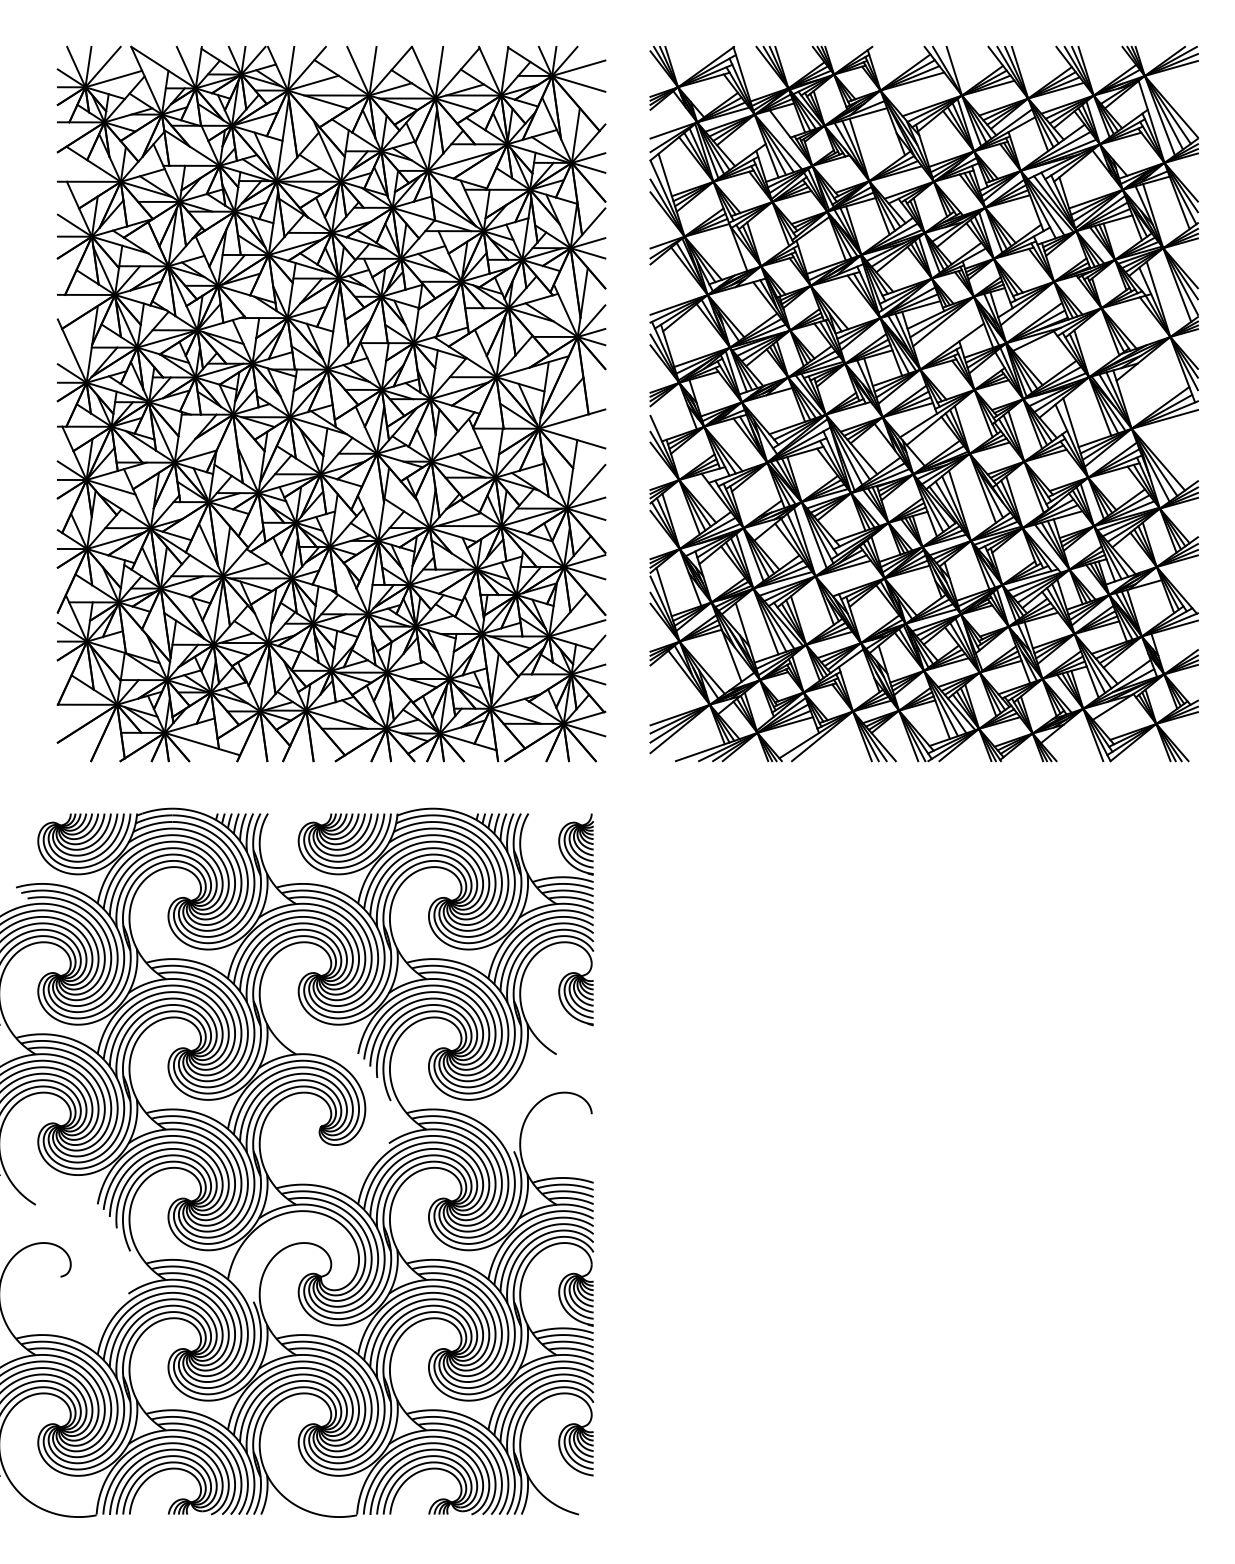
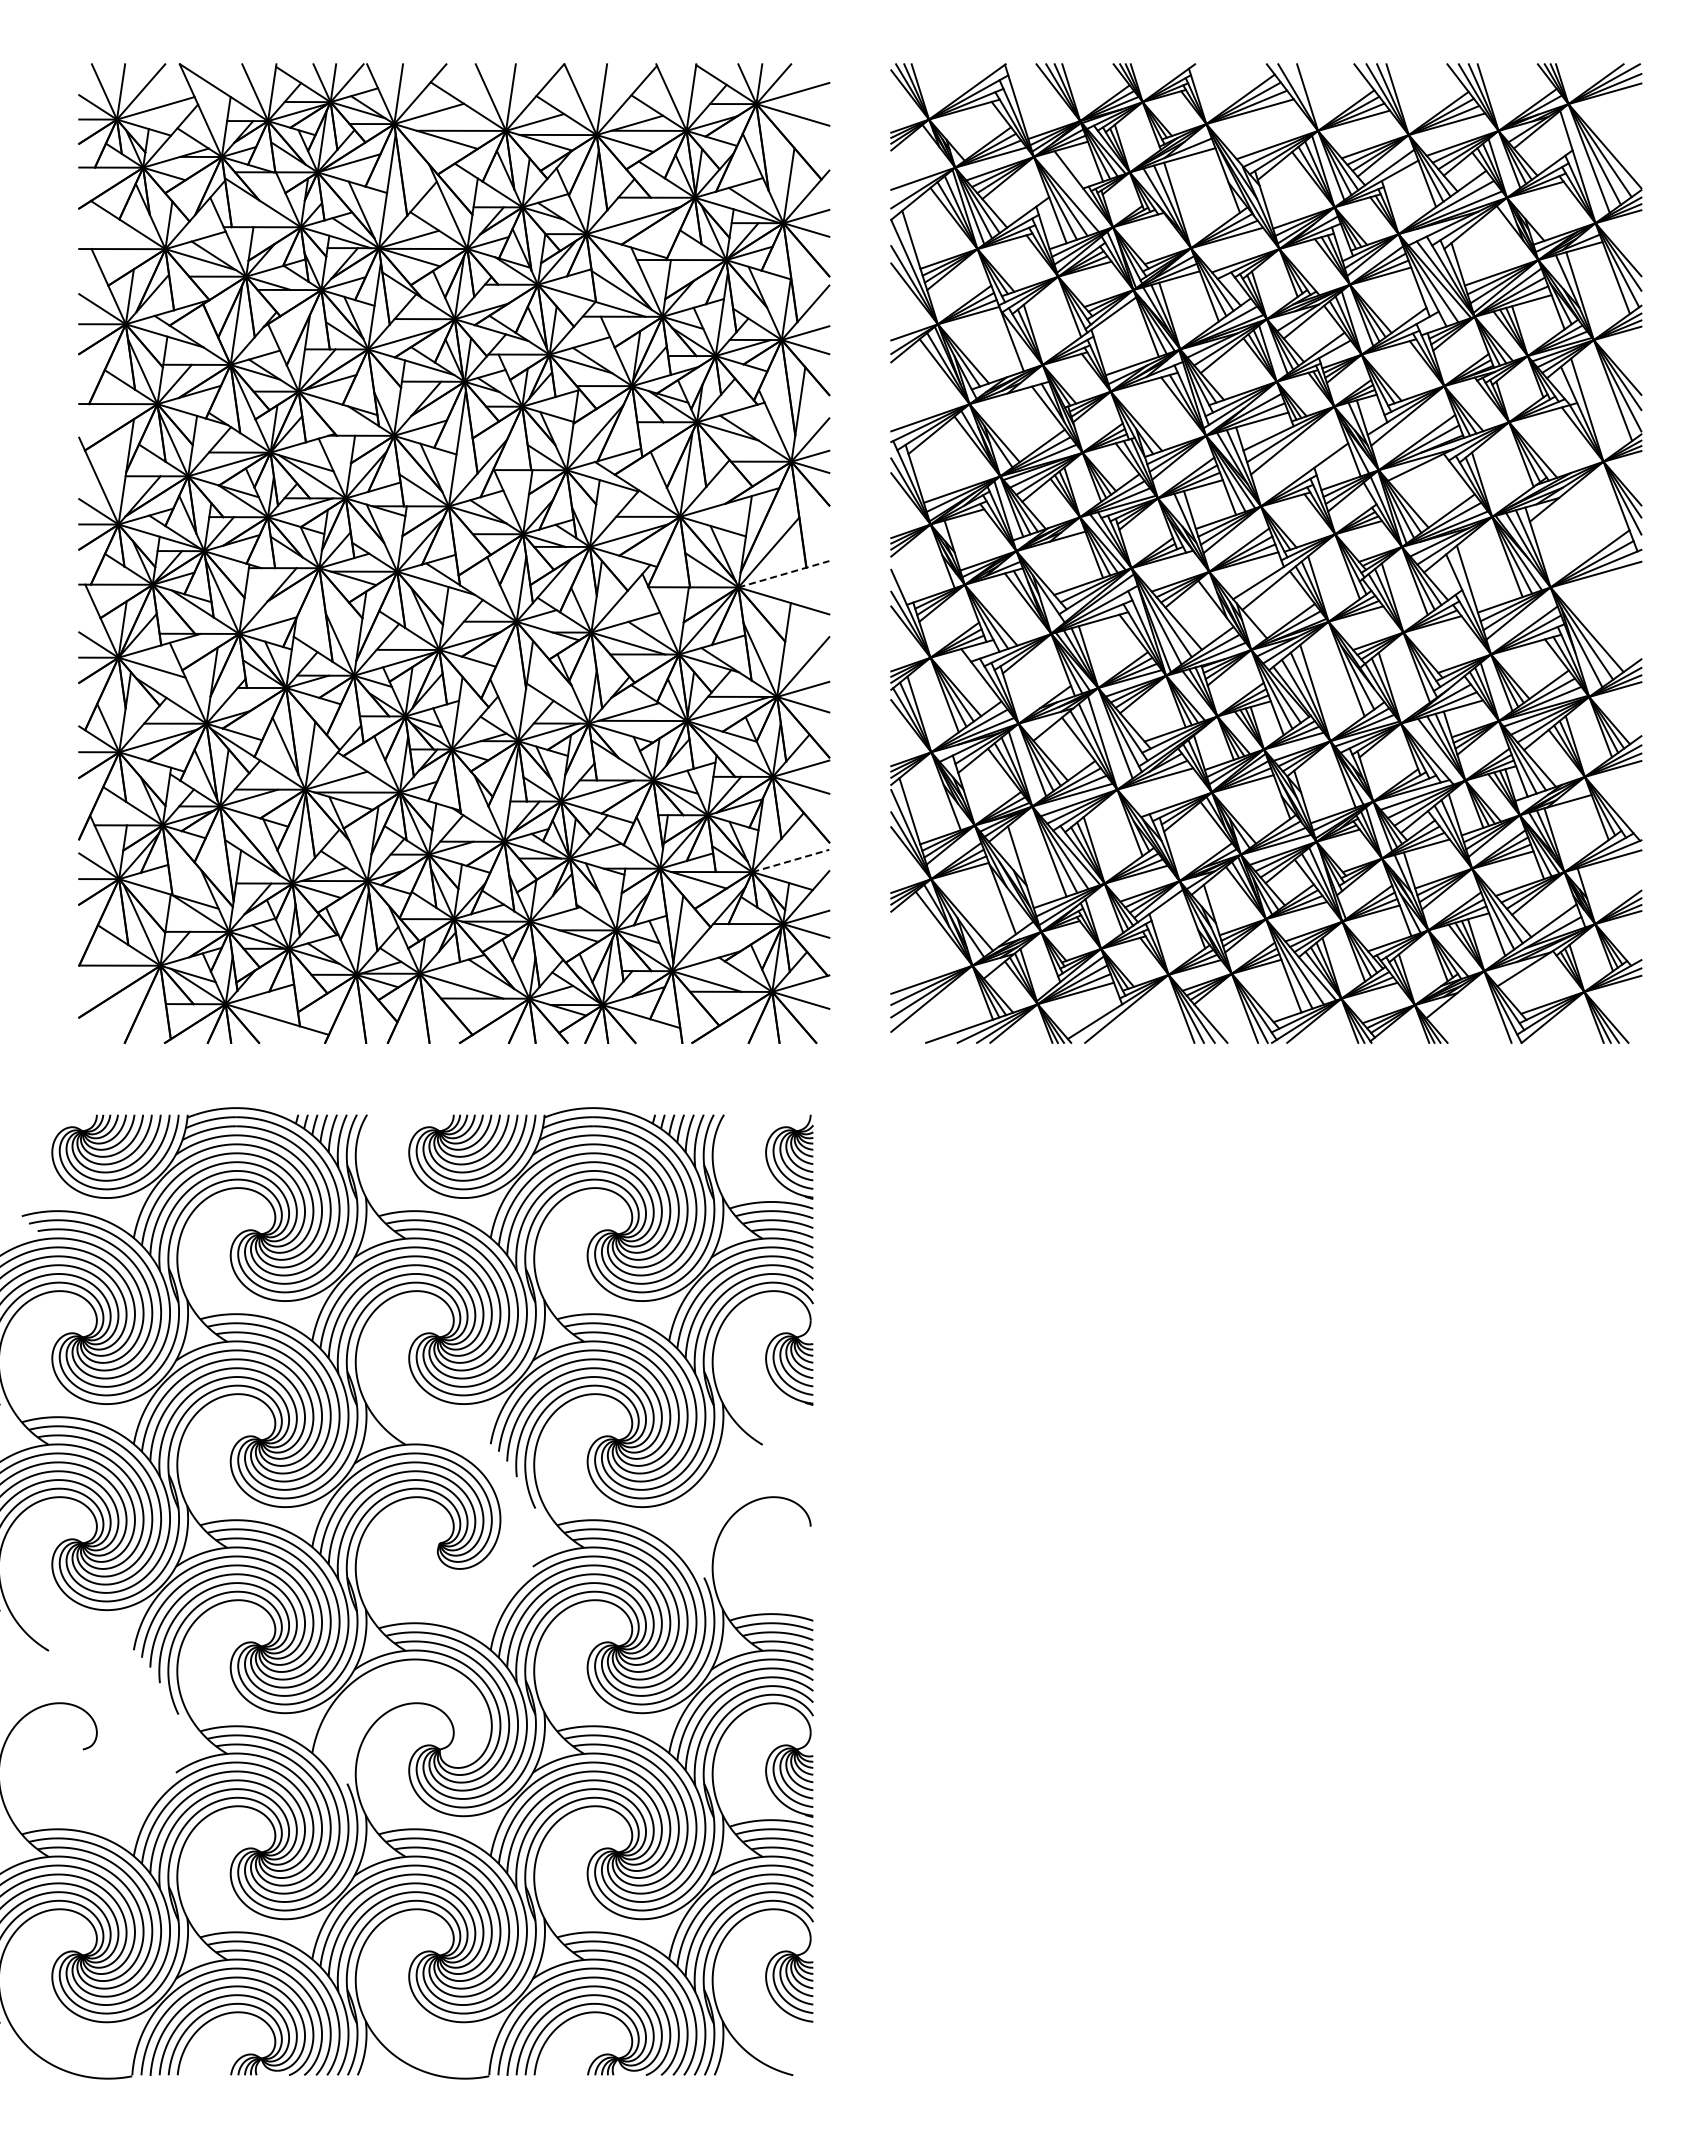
line: (572, 419) -> (784, 574), solid -> dashed
line: (577, 628) -> (791, 860), solid -> dashed

